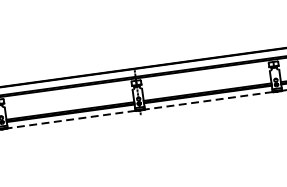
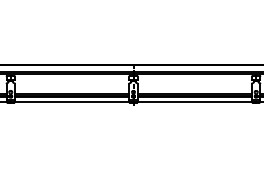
line: (208, 101) -> (194, 102), dashed -> solid
line: (70, 120) -> (71, 102), dashed -> solid

